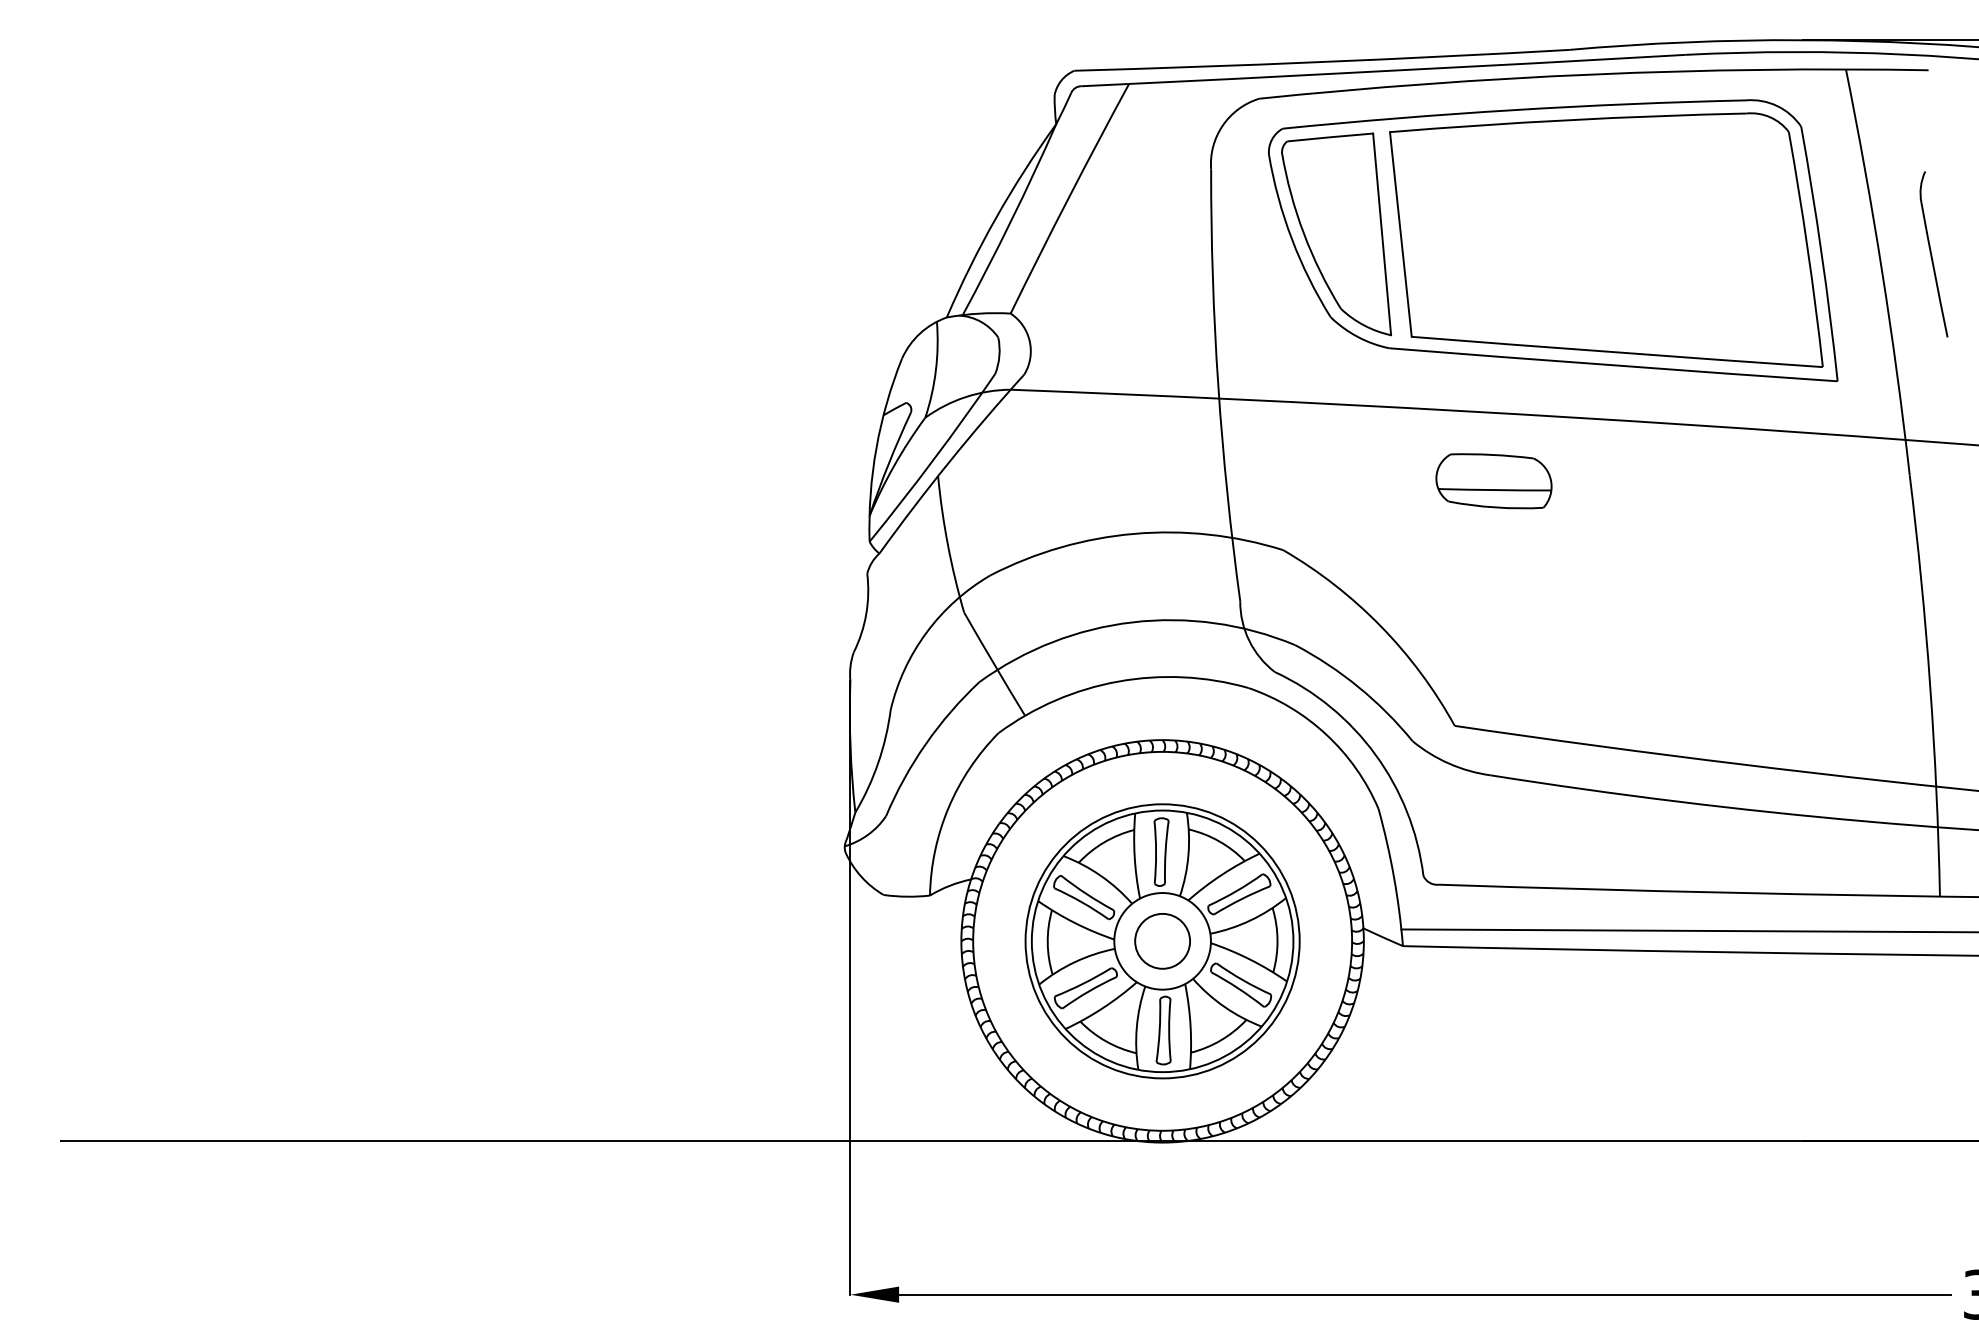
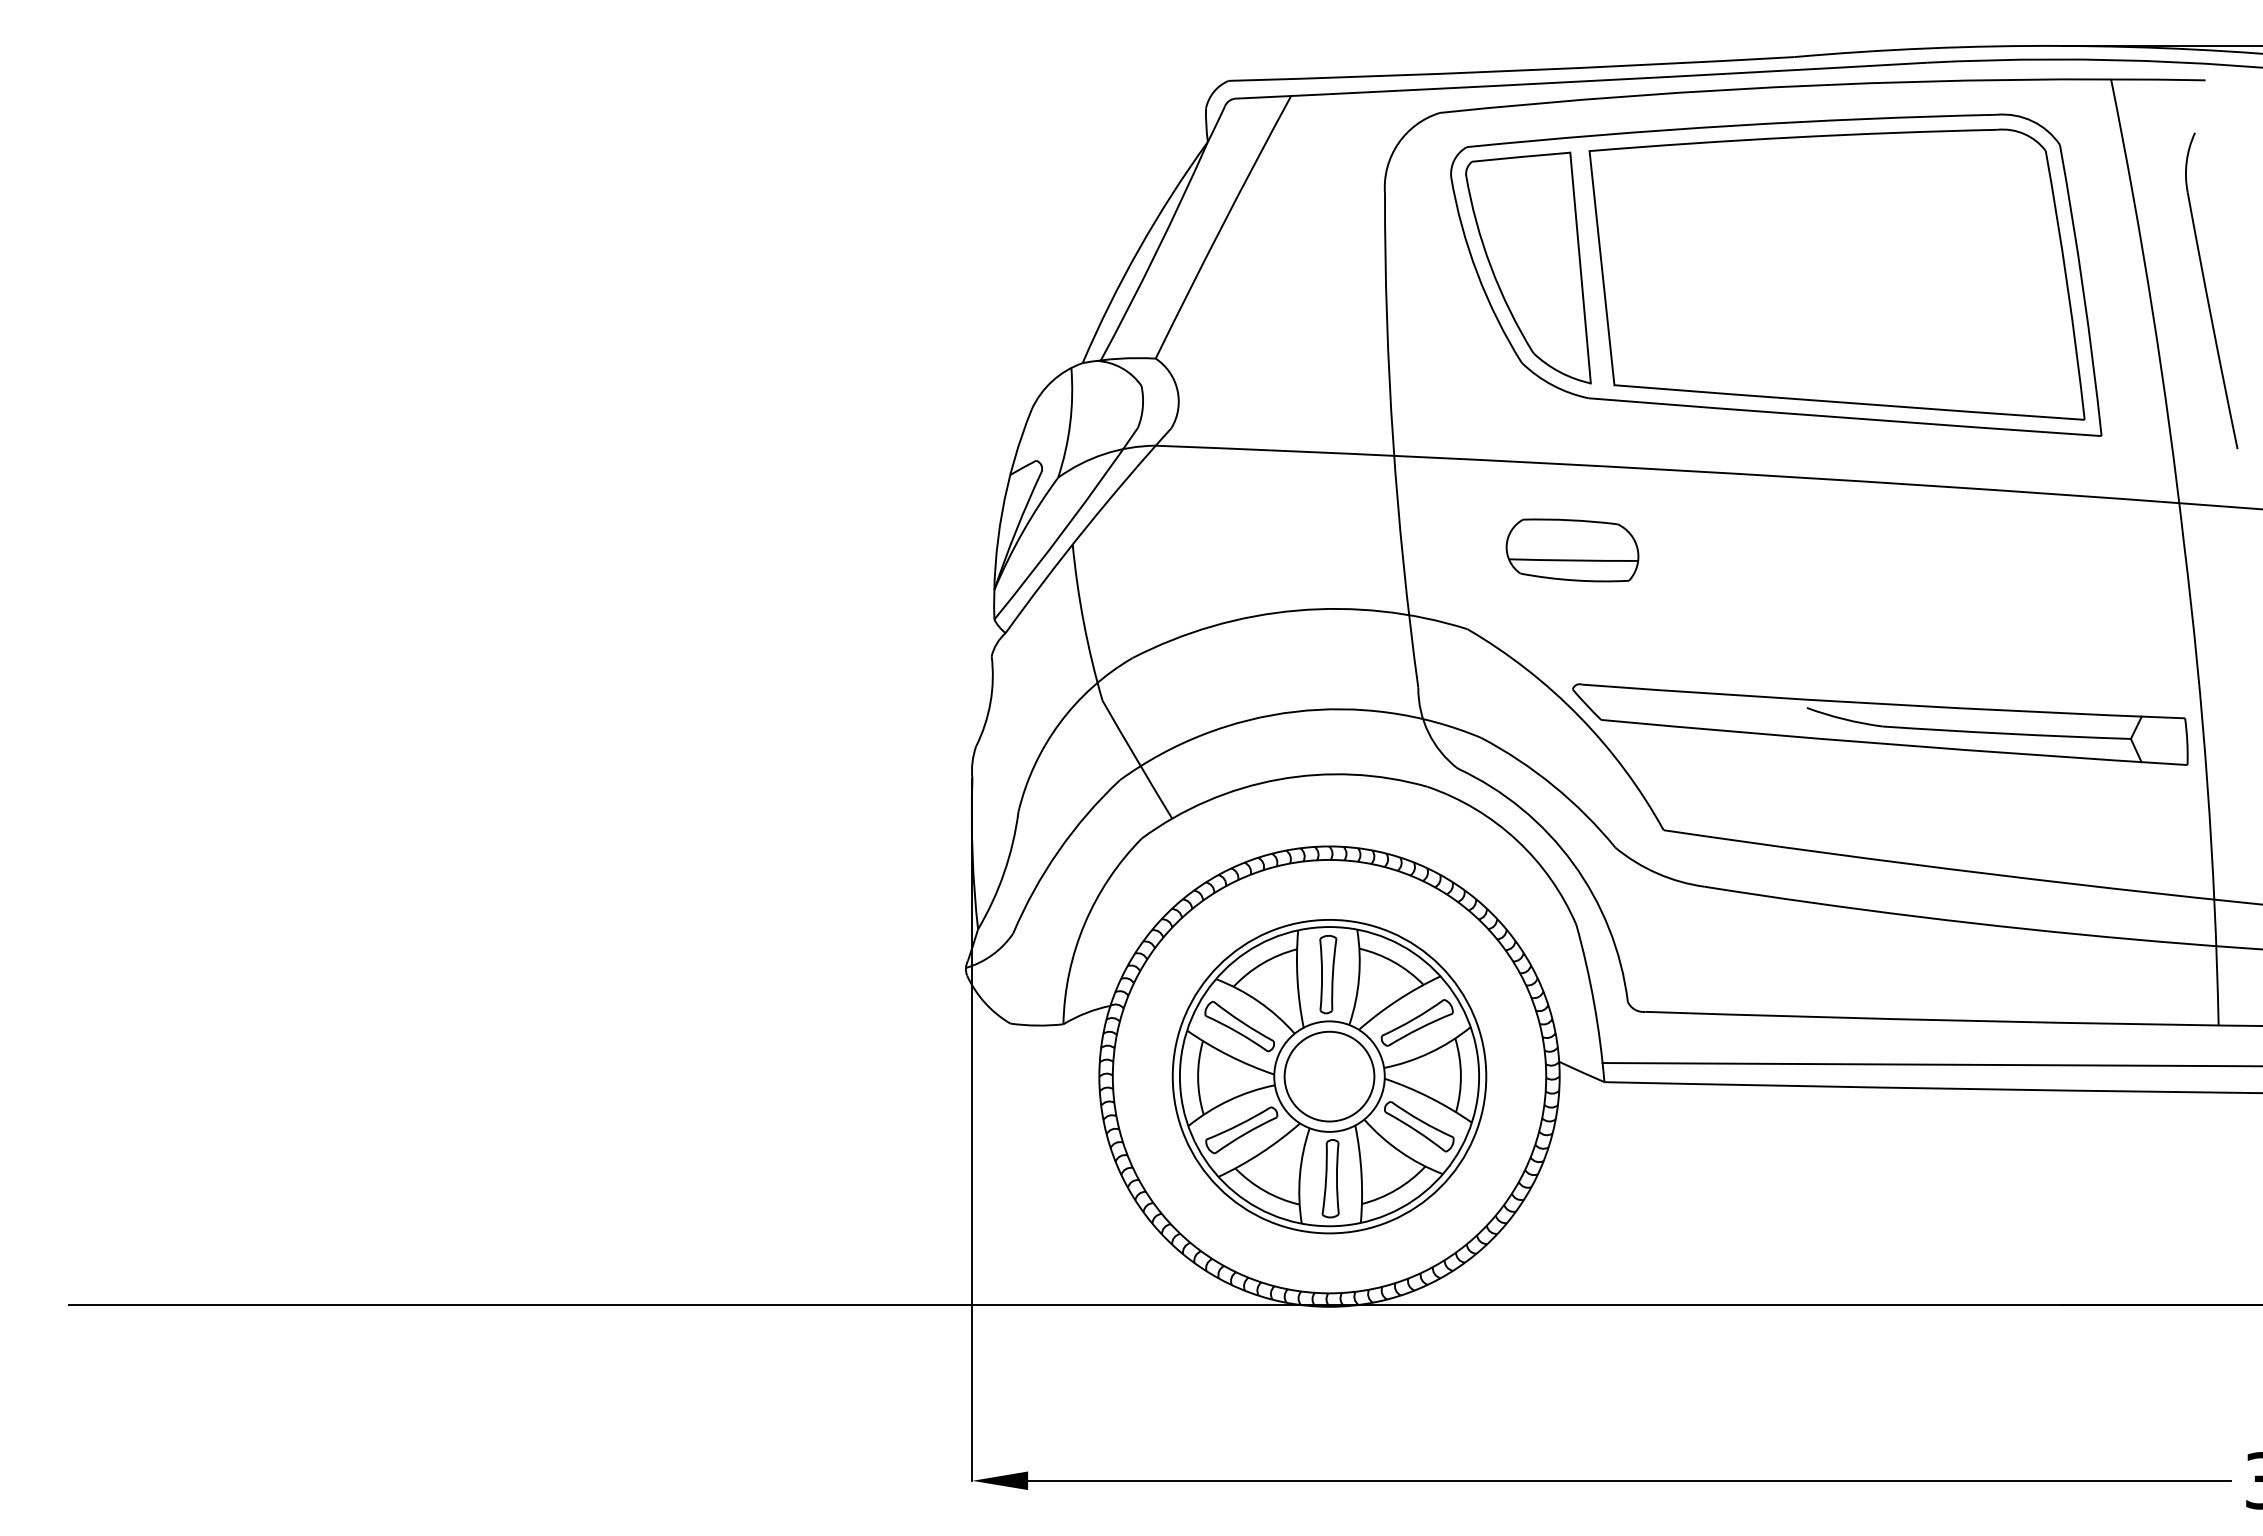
part: (1933, 254) -> (2211, 290), size x1.67
part: (1493, 481) -> (1572, 550), moved
part: (1644, 633) -> (1880, 724), added
circle: (1162, 941) -> (1329, 1076), size x1.43

